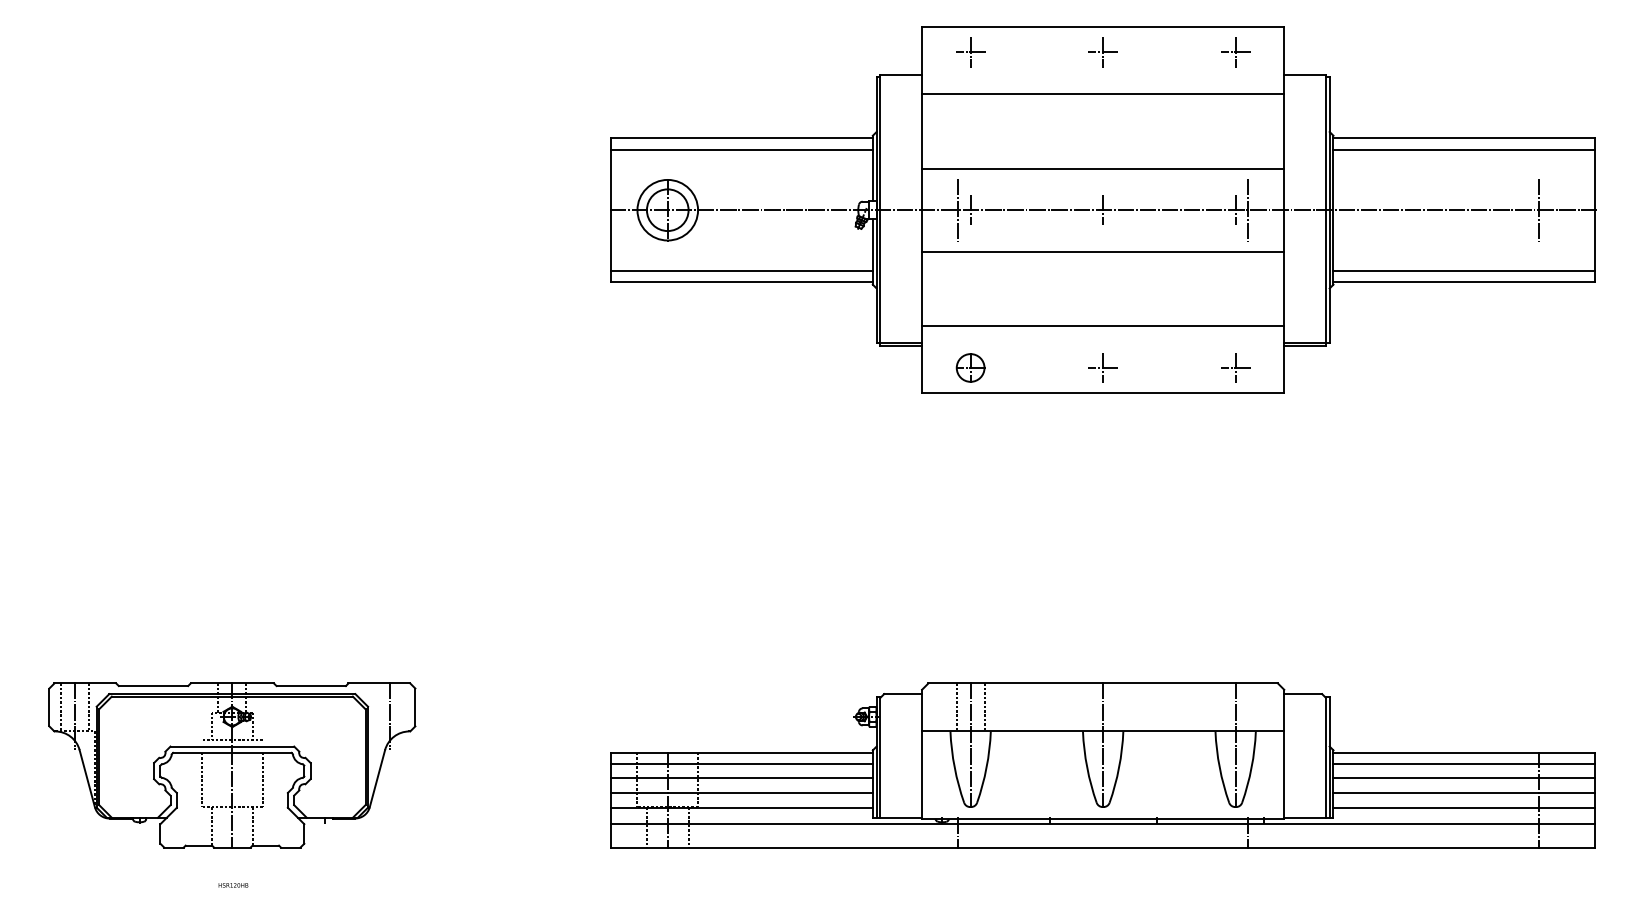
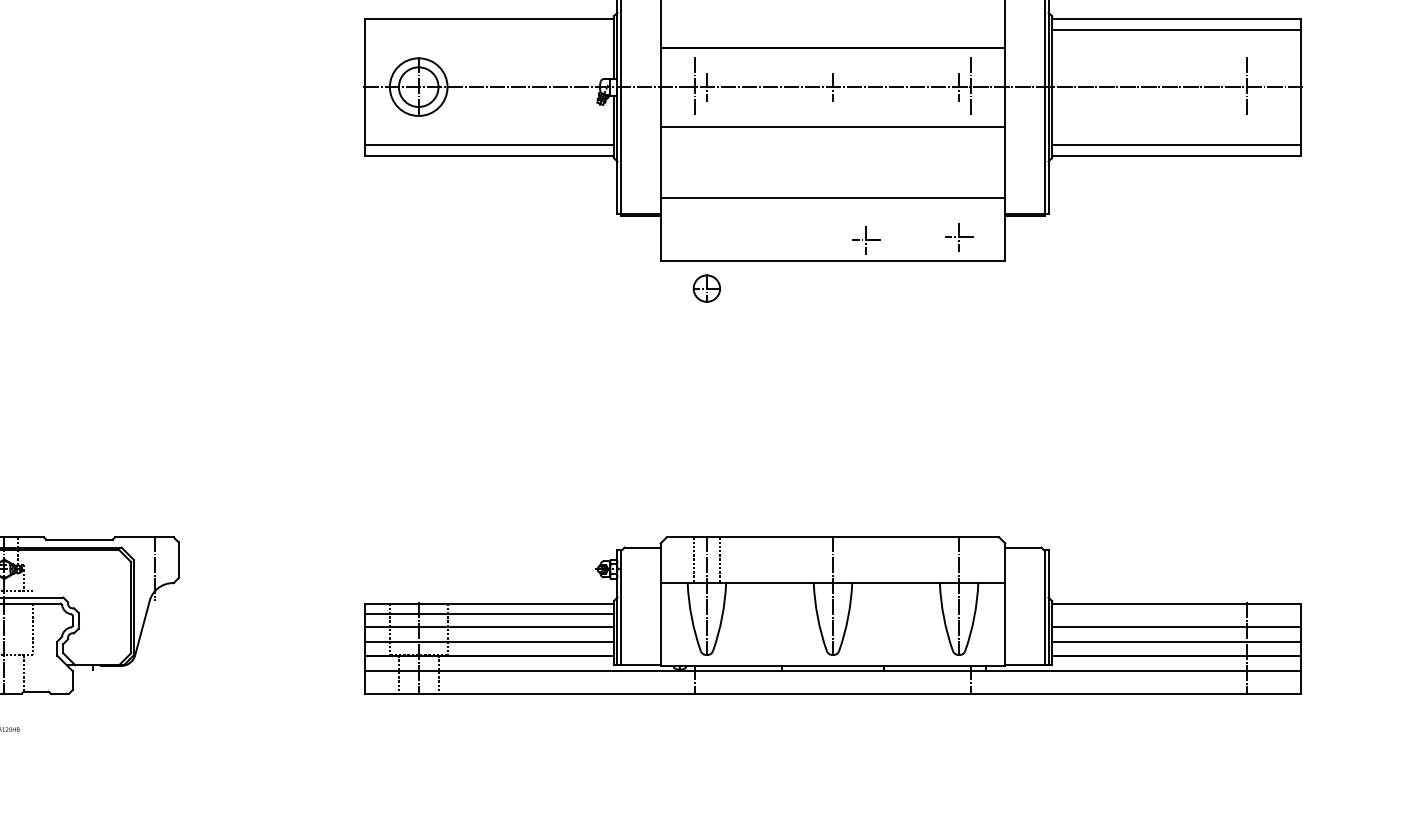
line: (741, 149) -> (488, 29), removed
part: (970, 367) -> (706, 288), moved
part: (1102, 367) -> (865, 239), moved
line: (1464, 764) -> (1176, 614), removed

